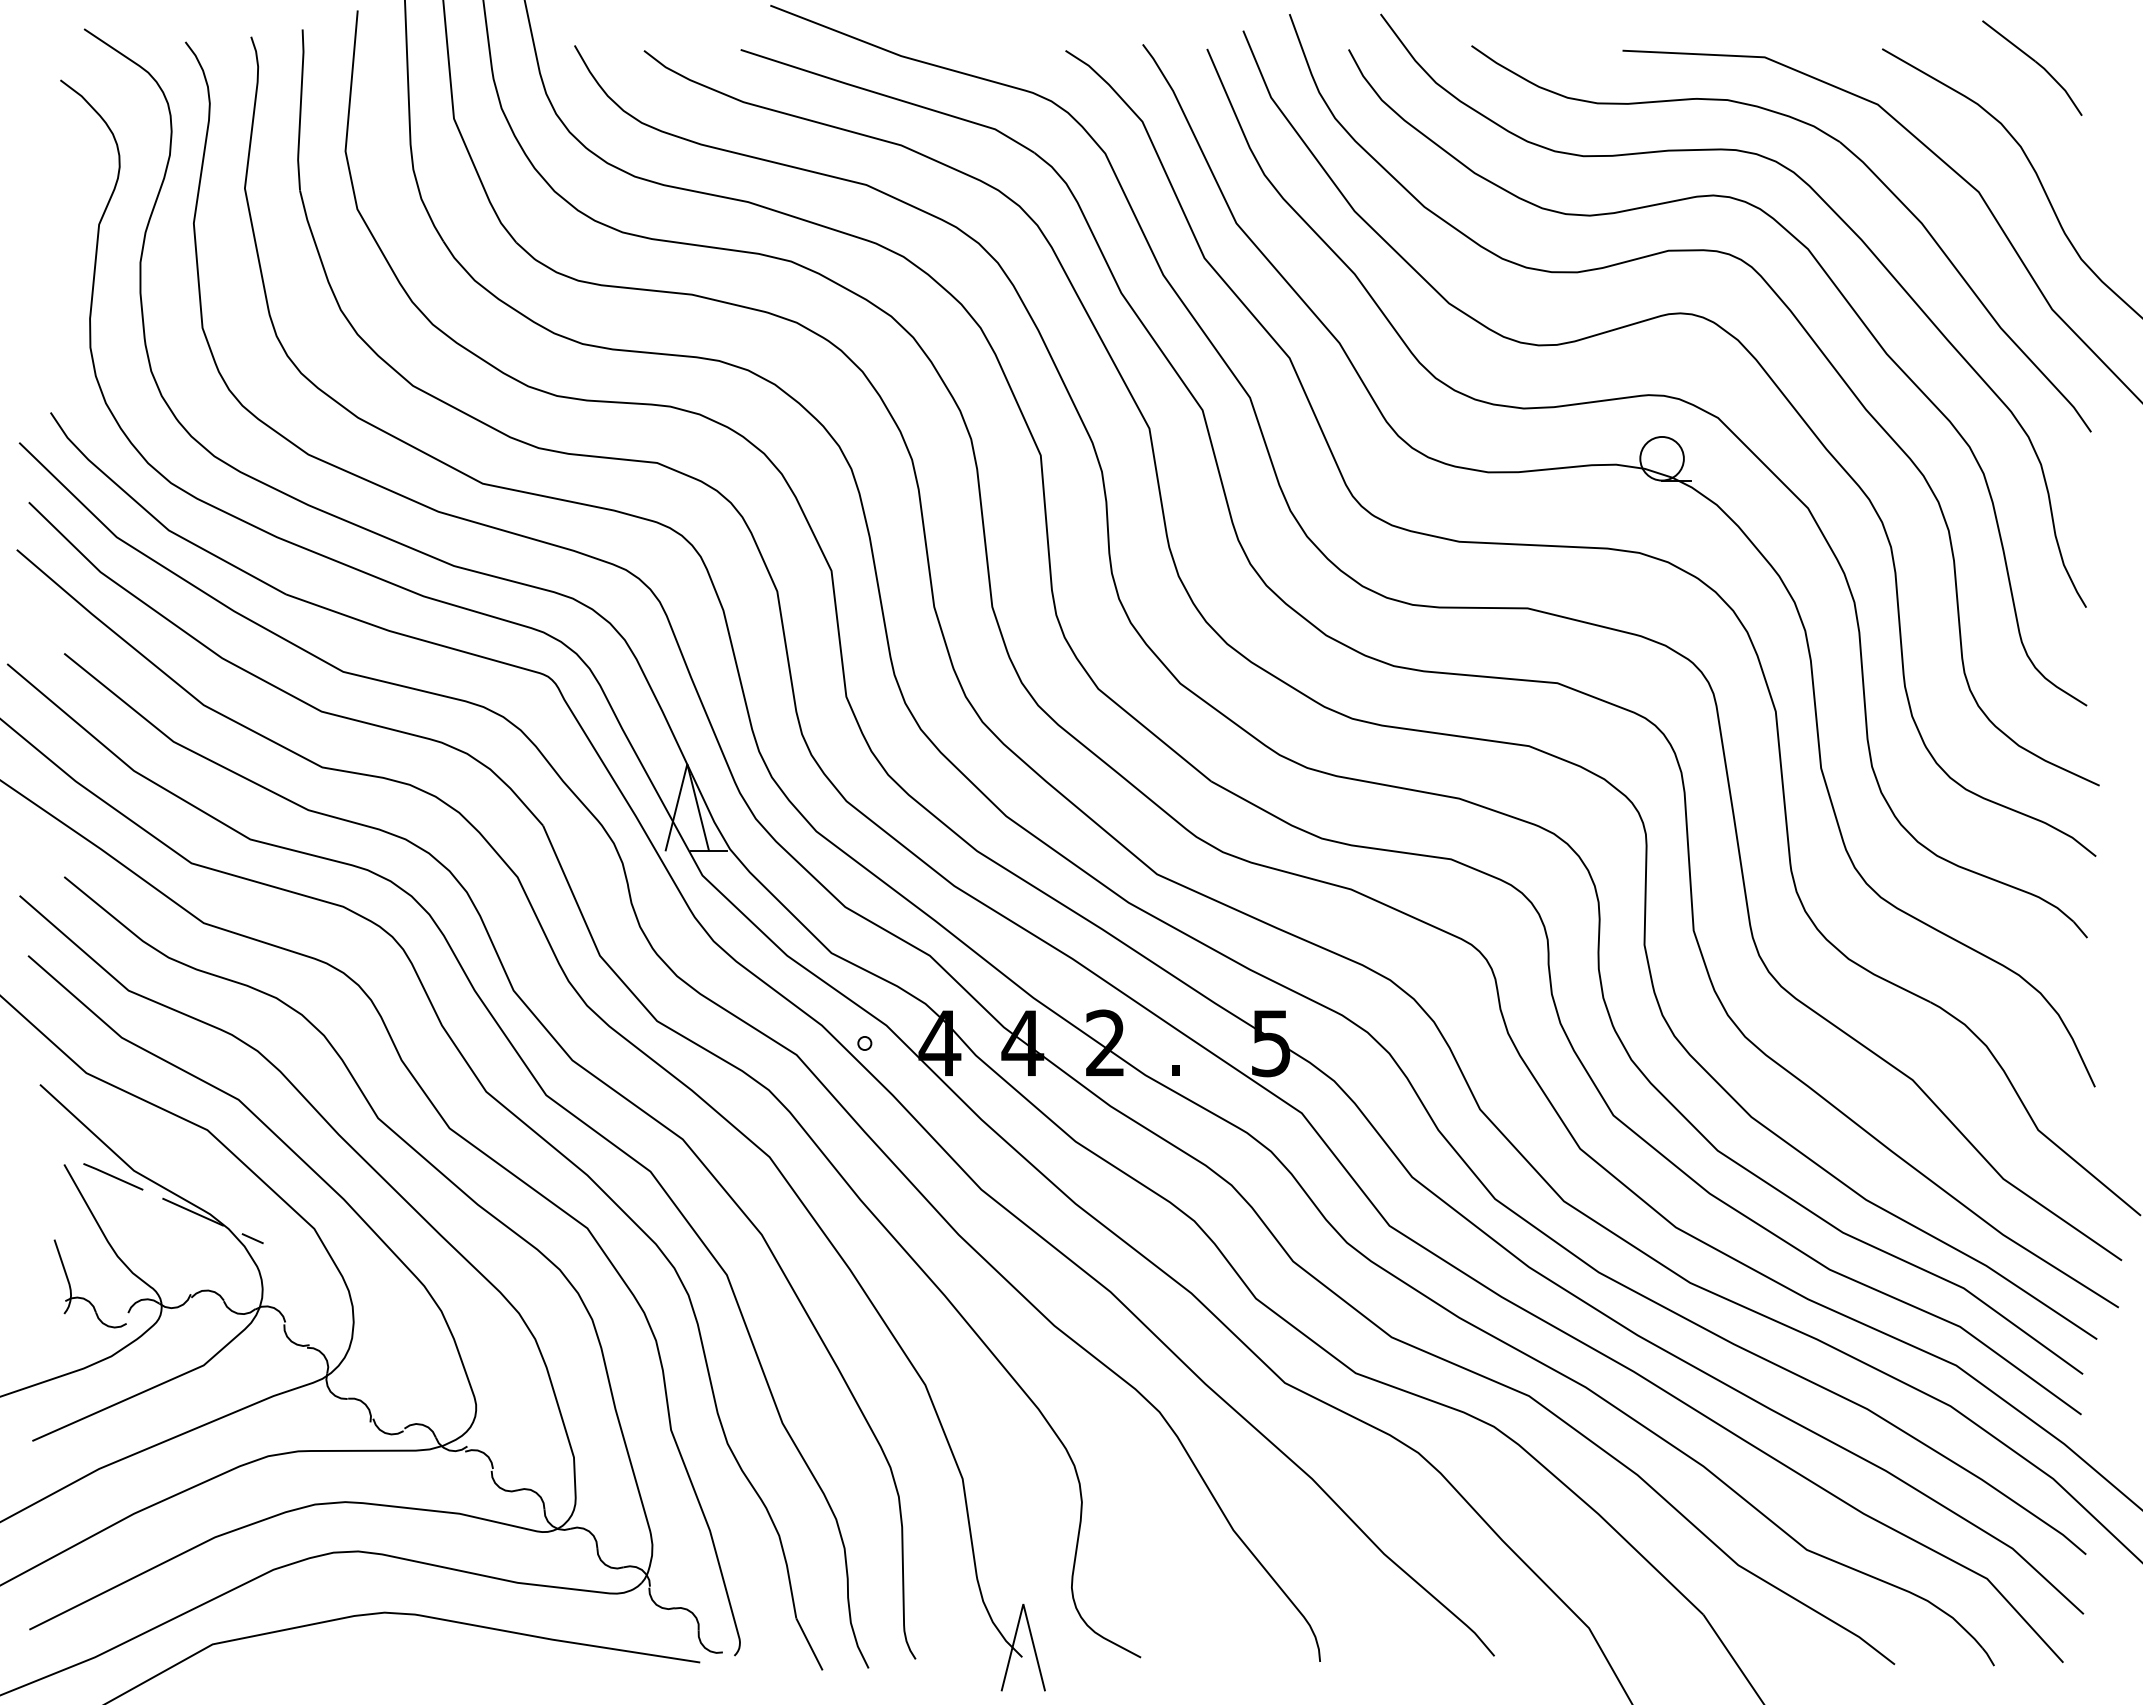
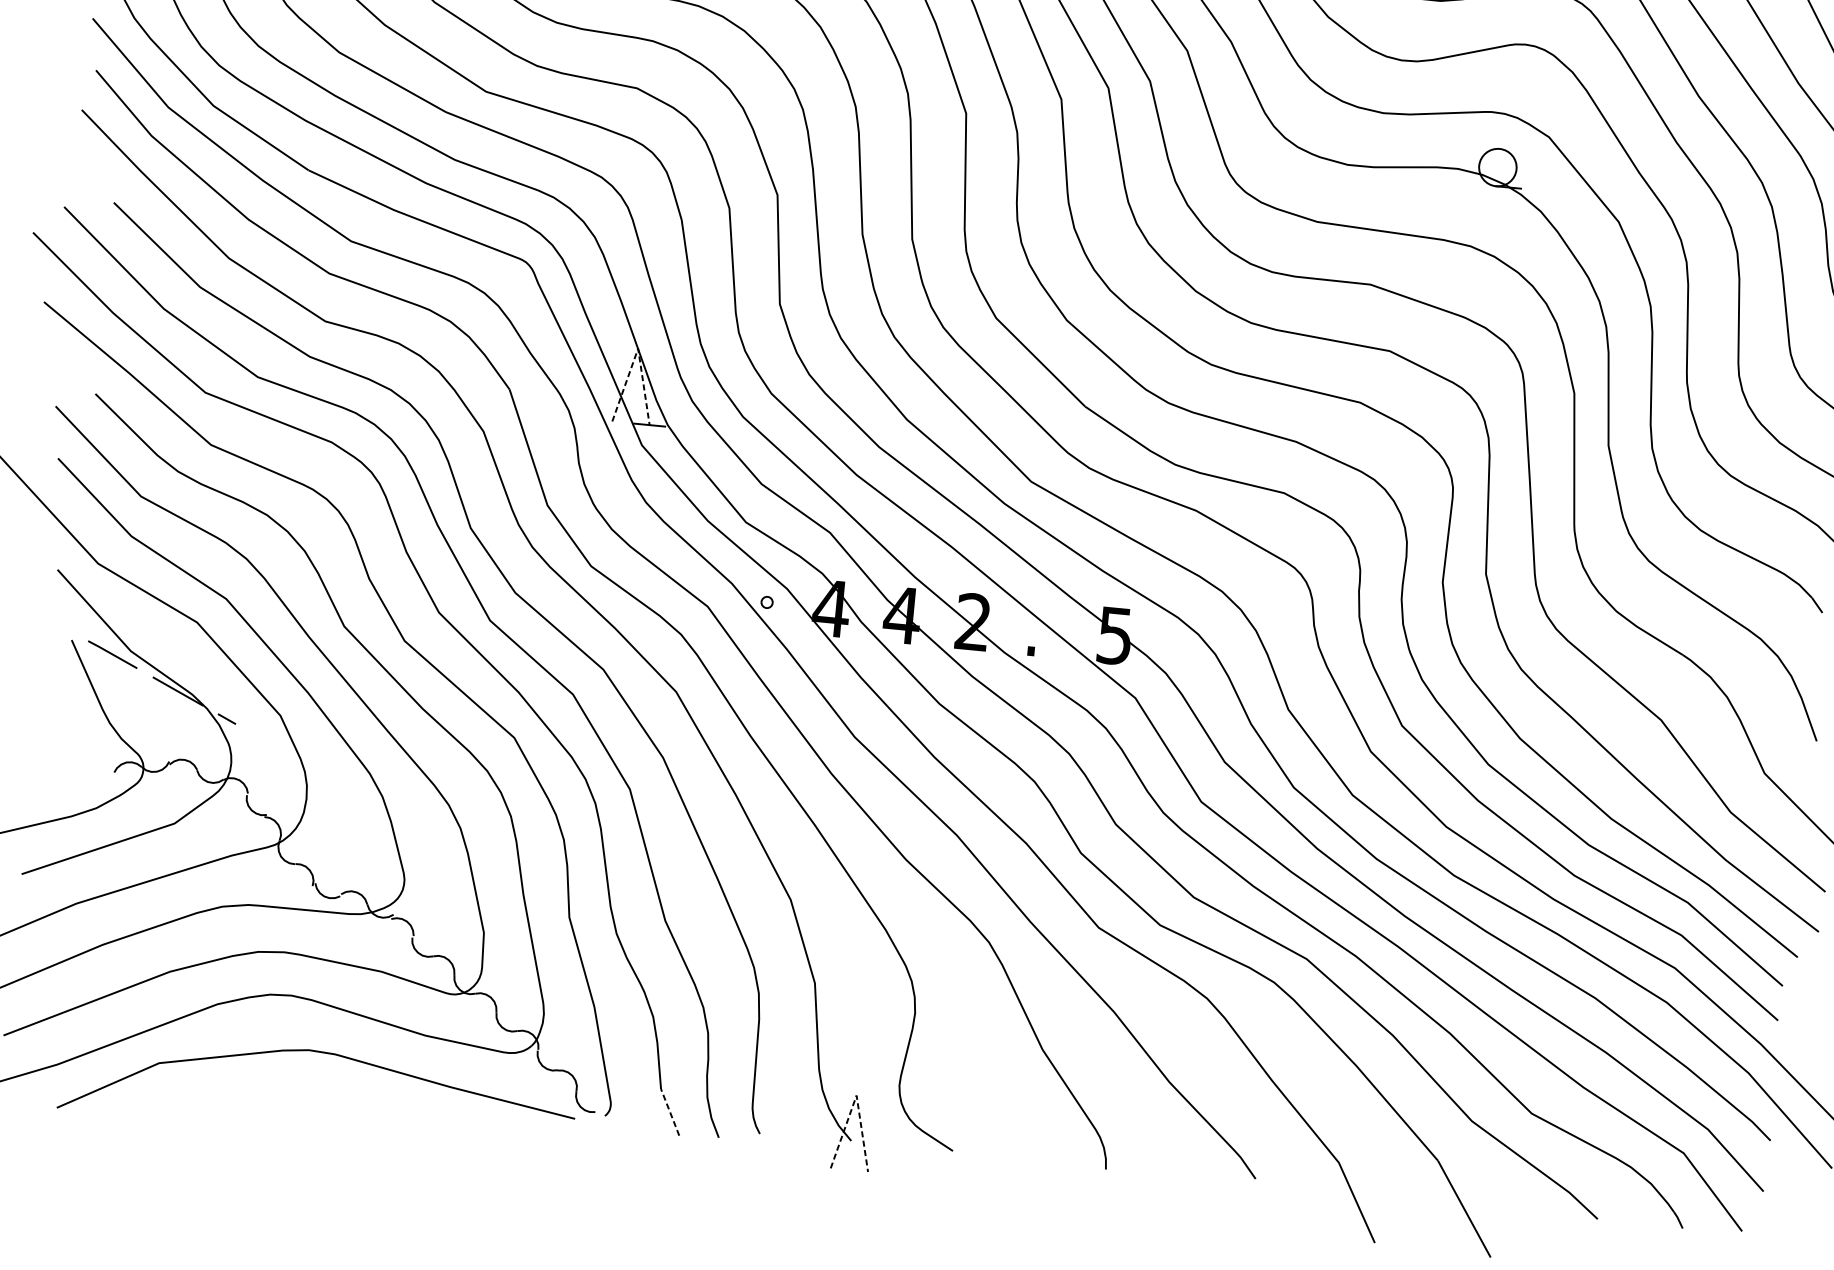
line: (687, 764) -> (638, 349), solid -> dashed
part: (83, 1297) -> (77, 755), removed
line: (1023, 1604) -> (856, 1095), solid -> dashed
line: (809, 1643) -> (670, 1111), solid -> dashed

